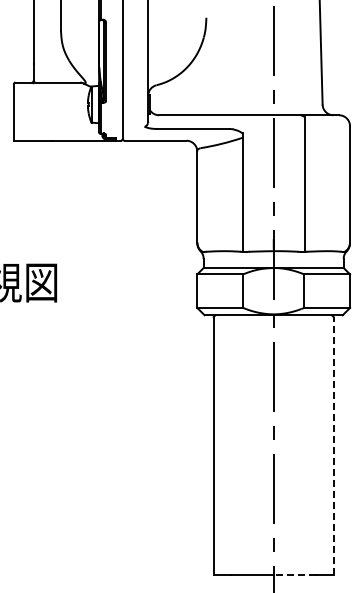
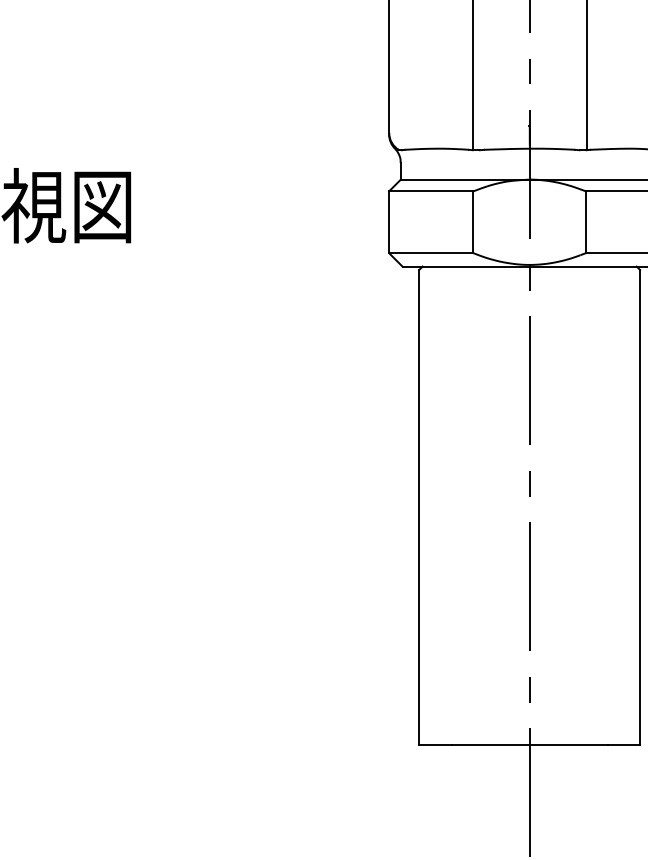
line: (333, 445) -> (639, 506), dashed -> solid
line: (294, 575) -> (567, 745), dashed -> solid

